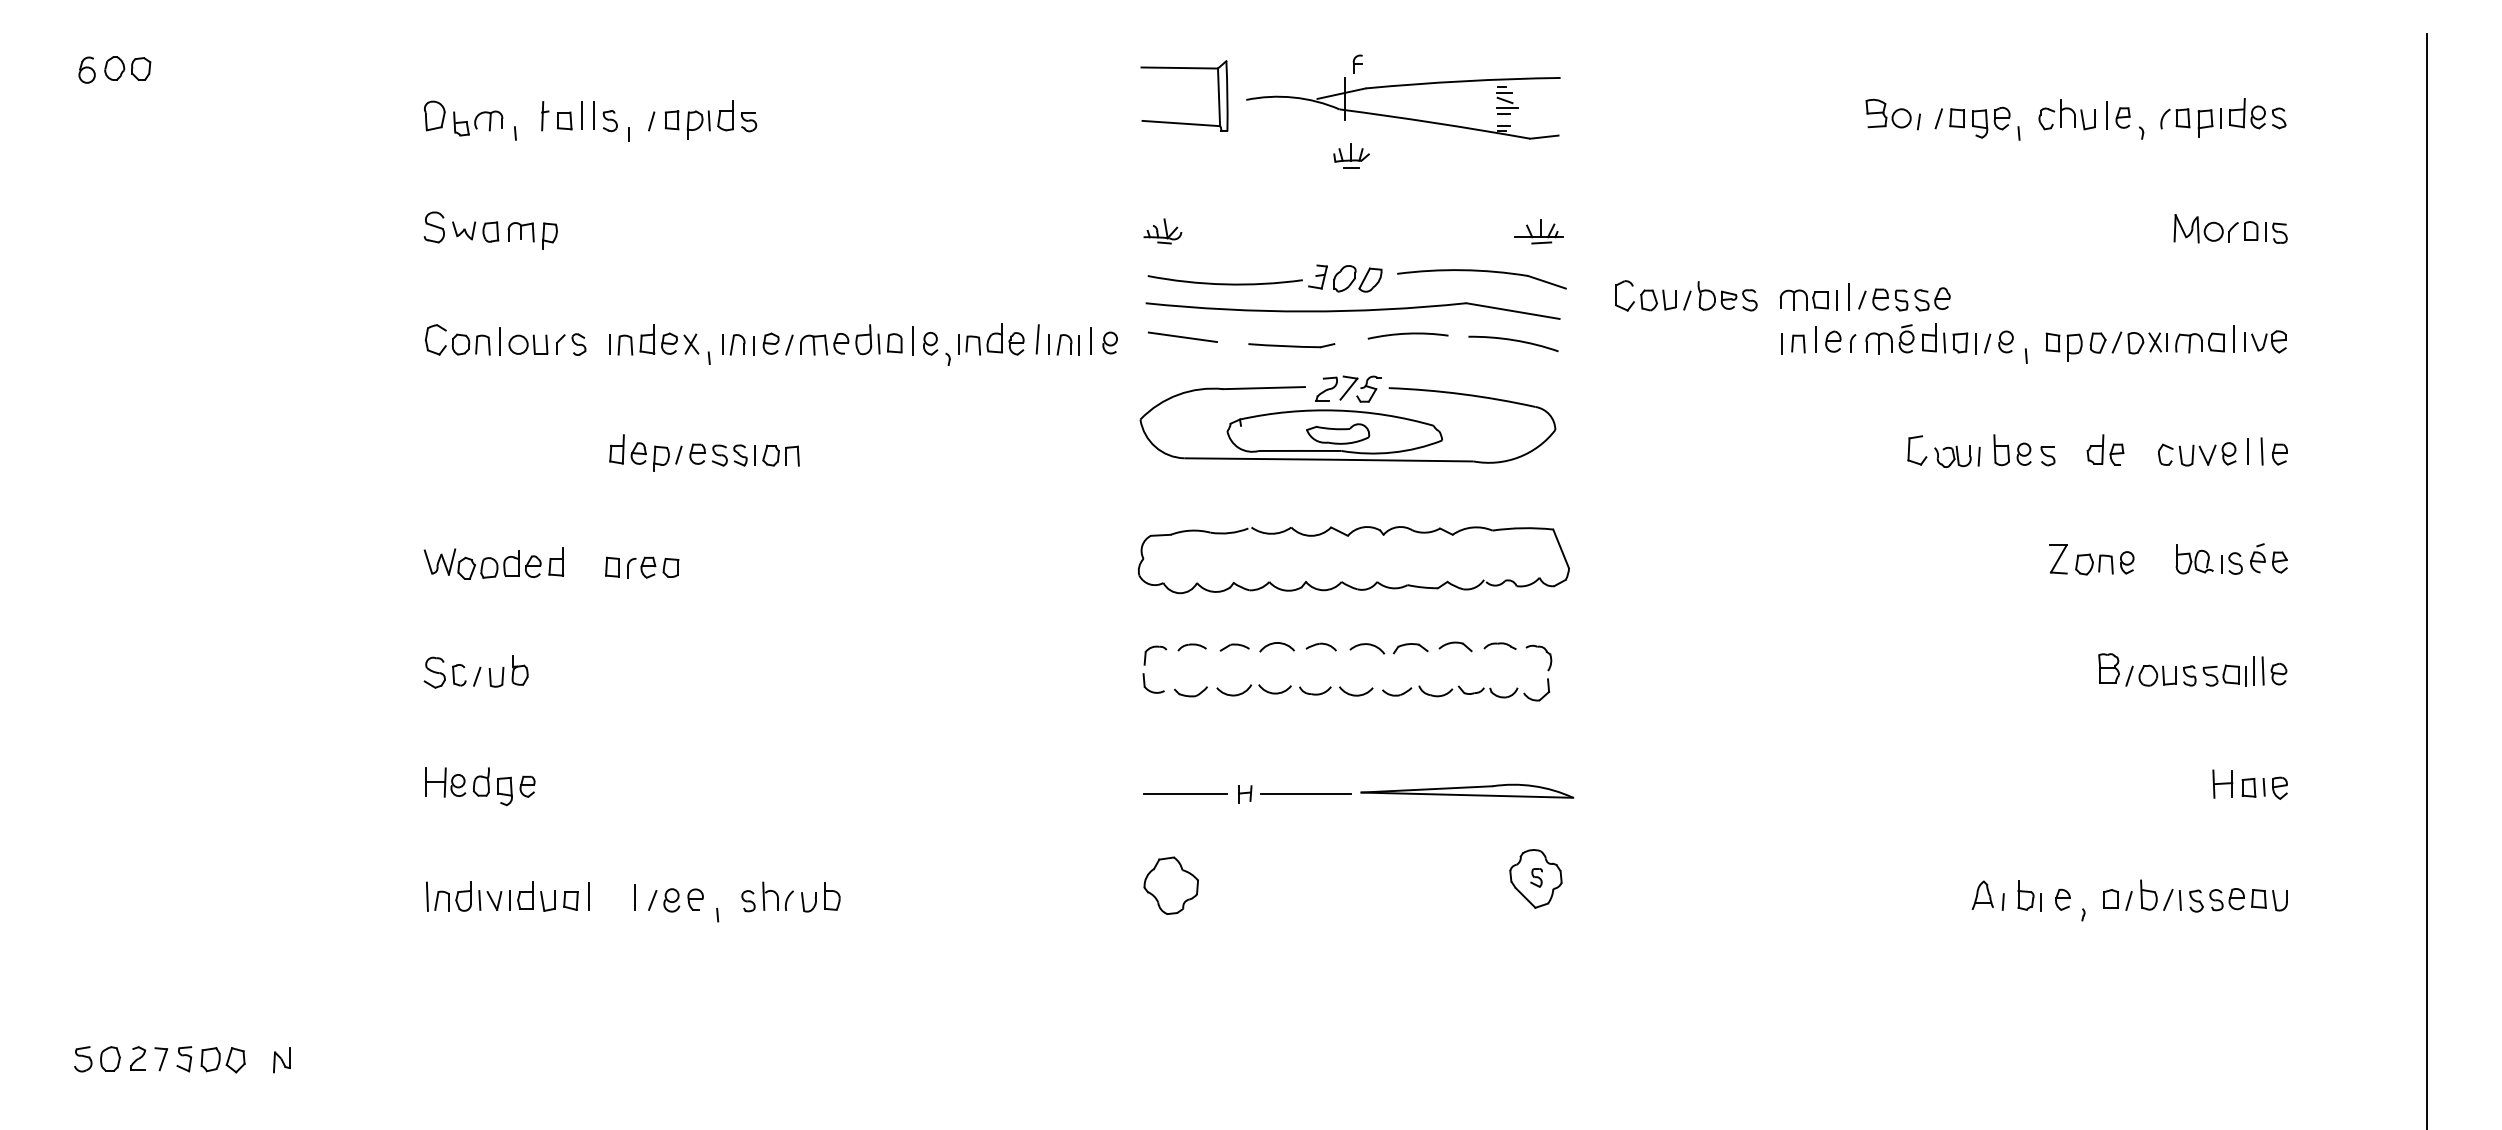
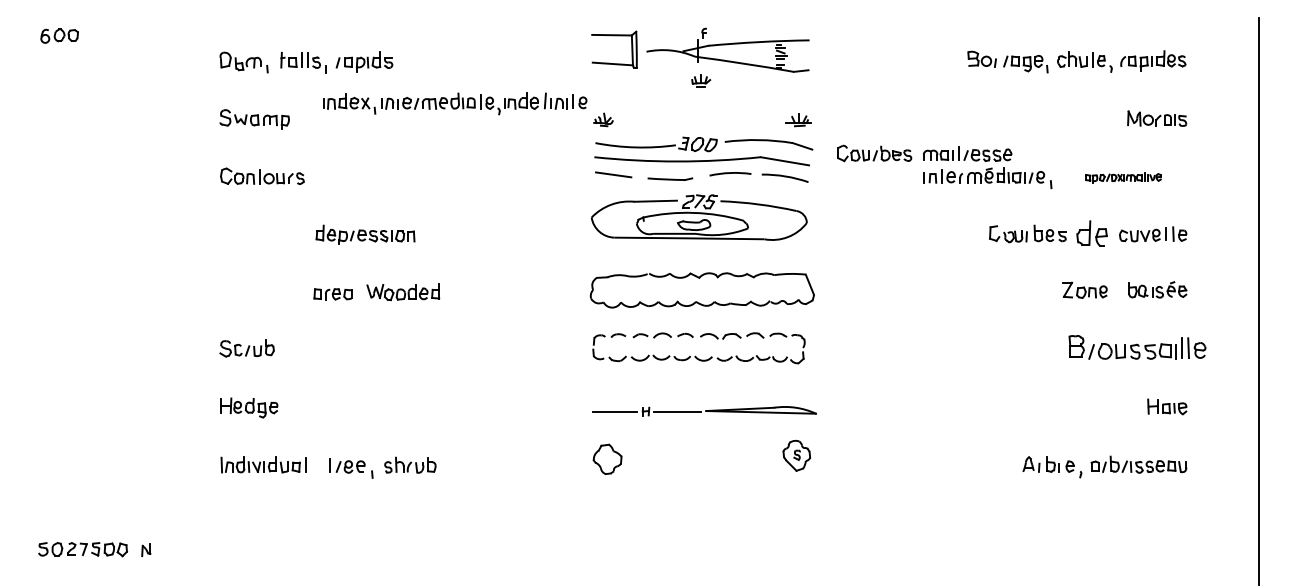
part: (2165, 342) -> (1123, 177), size x0.6
part: (864, 344) -> (455, 103), moved
part: (2106, 448) -> (1092, 232), size x1.6
part: (494, 564) -> (403, 292), moved
part: (2192, 670) -> (1137, 347), size x1.4

